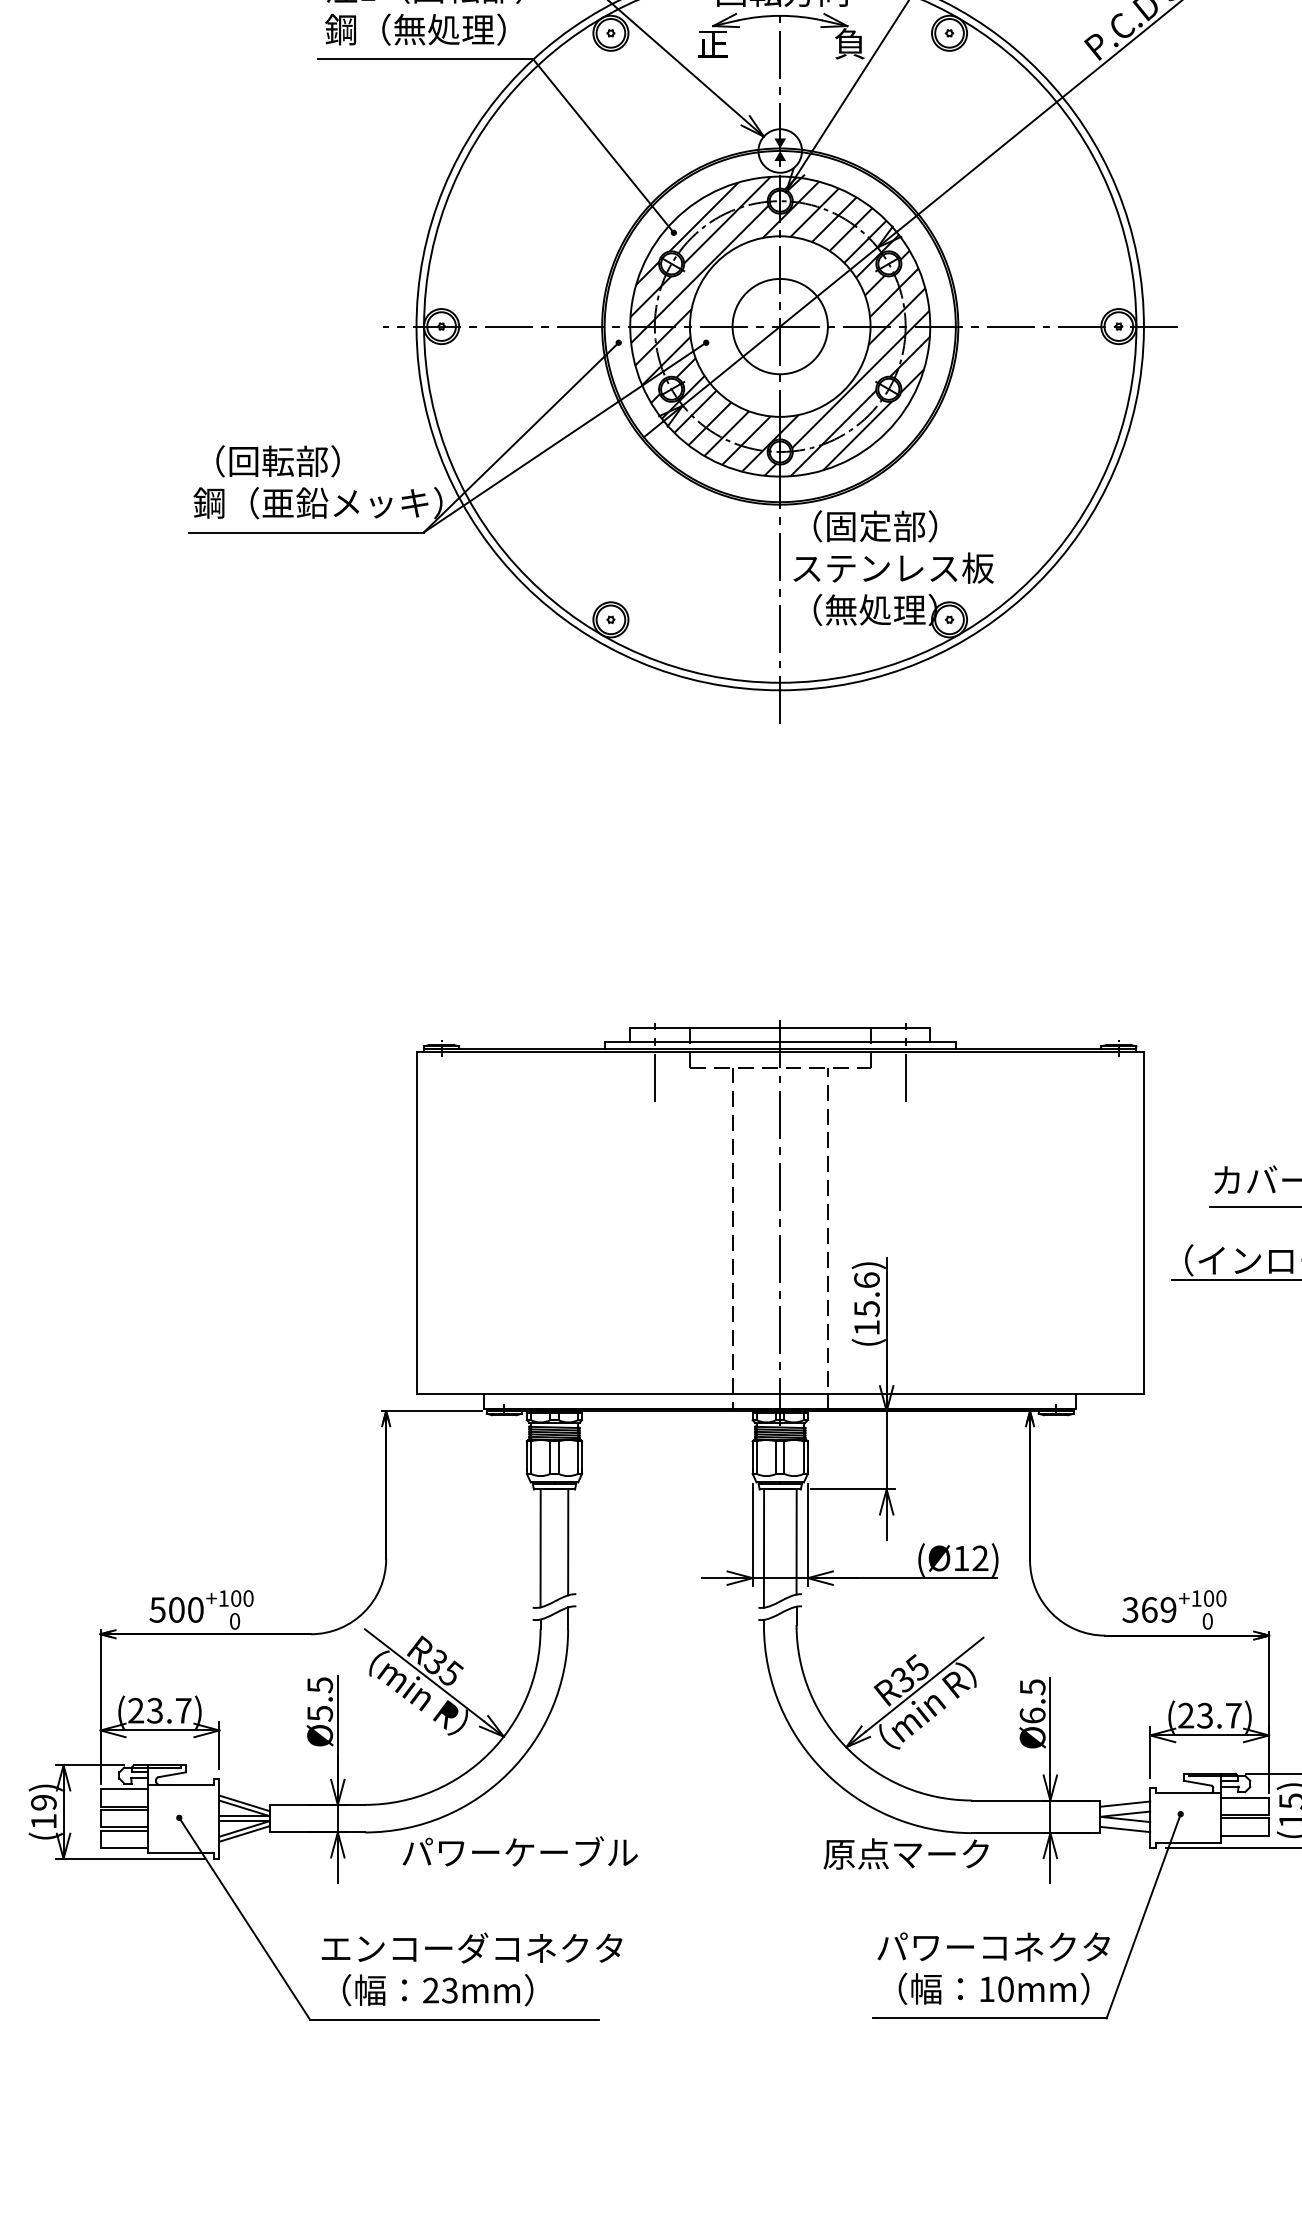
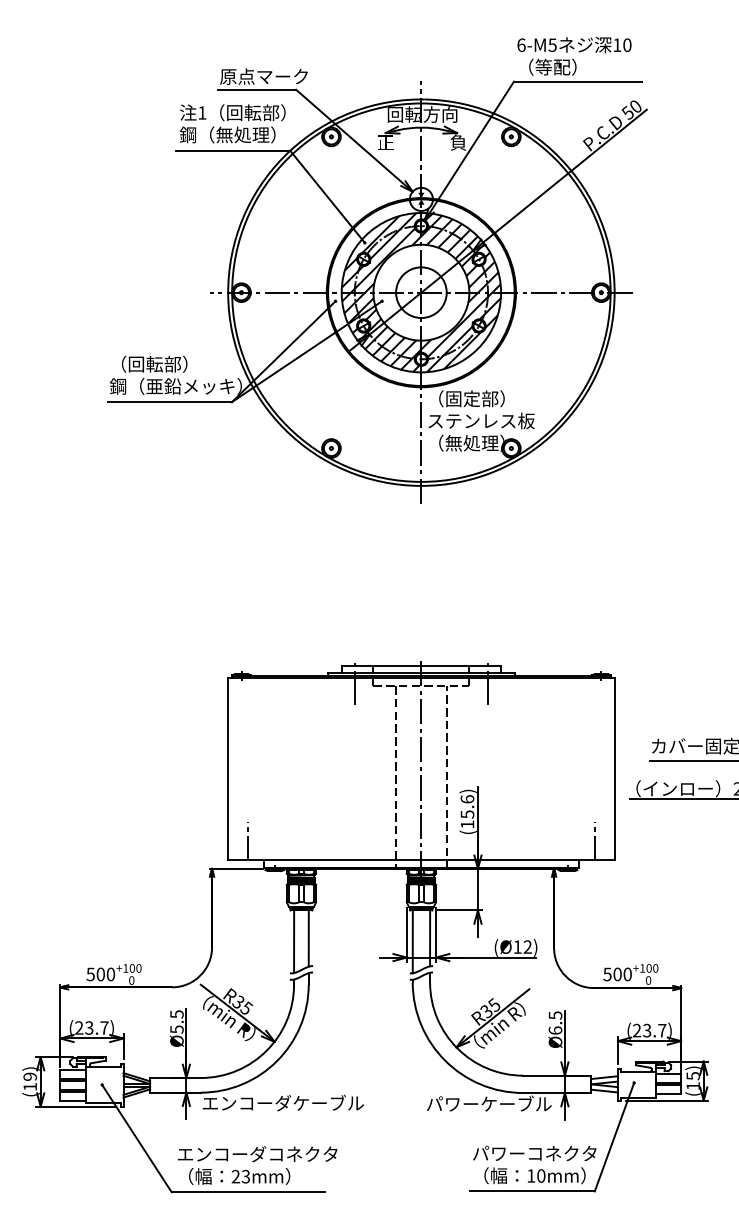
line: (454, 1359) -> (248, 841), added
line: (1106, 1359) -> (594, 841), added
text: (1149, 1610) -> (617, 974), 369 -> 500
text: (518, 1850) -> (282, 1102), パワーケーブル -> エンコーダケーブル
text: (908, 1852) -> (489, 1103), 原点マーク -> パワーケーブル

